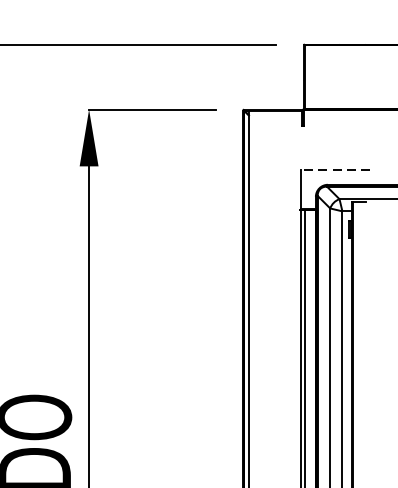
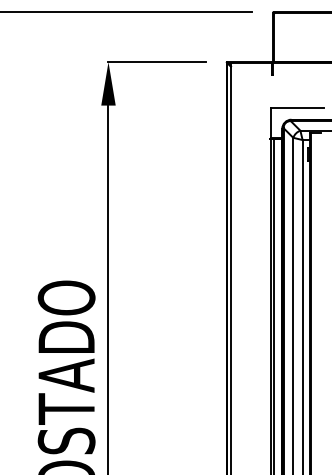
line: (335, 170) -> (297, 108), dashed -> solid

